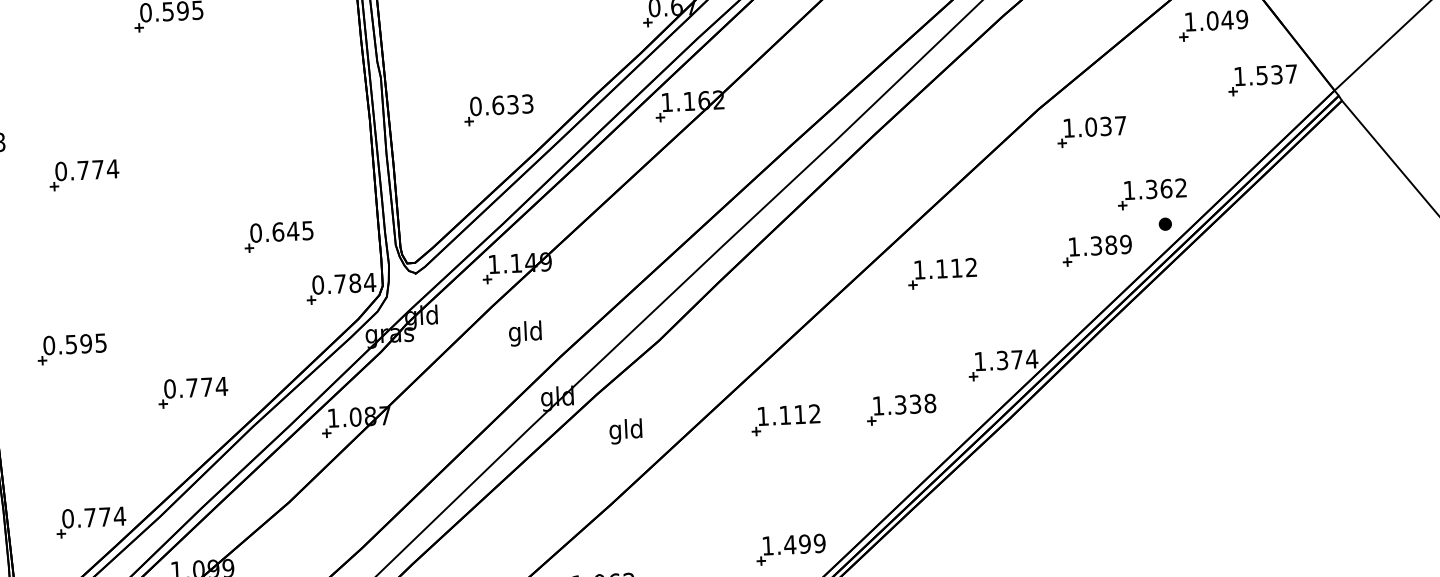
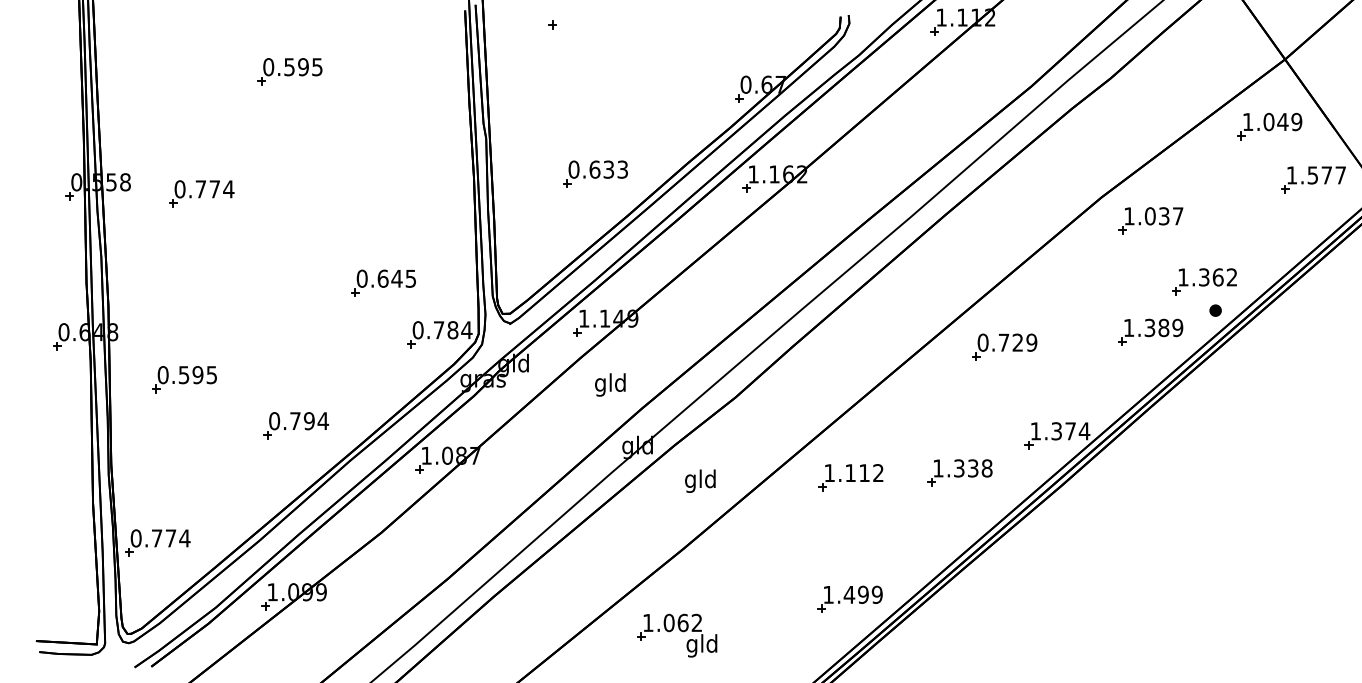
text: (1276, 74) -> (1326, 175), 1.537 -> 1.577
part: (84, 174) -> (201, 193), moved
text: (945, 268) -> (1007, 342), 1.112 -> 0.729
text: (206, 387) -> (308, 421), 0.774 -> 0.794
part: (90, 522) -> (157, 542), moved

